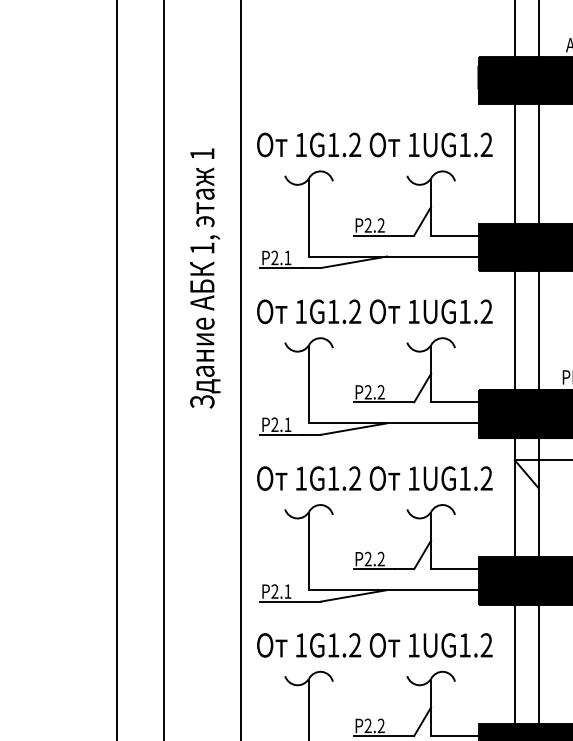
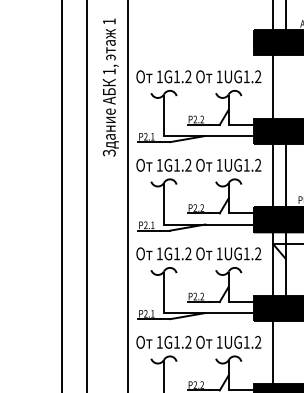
line: (538, 163) -> (285, 86), removed
text: (204, 278) -> (110, 87), moved
line: (538, 664) -> (285, 352), removed

